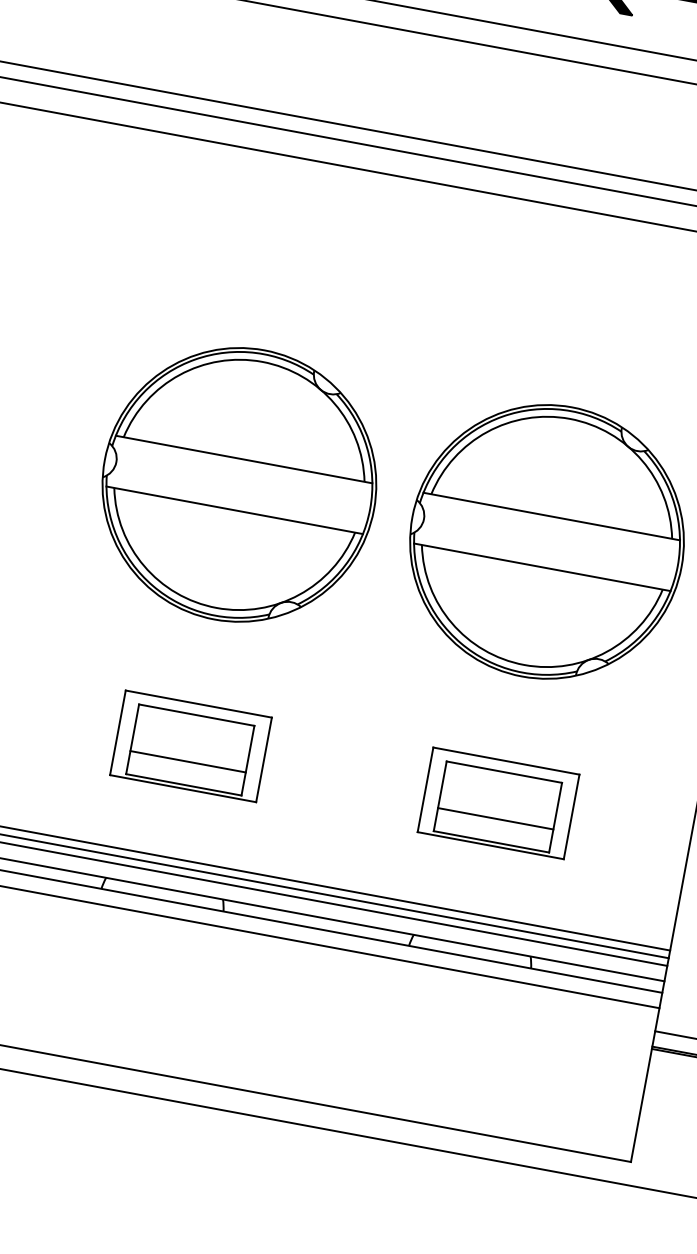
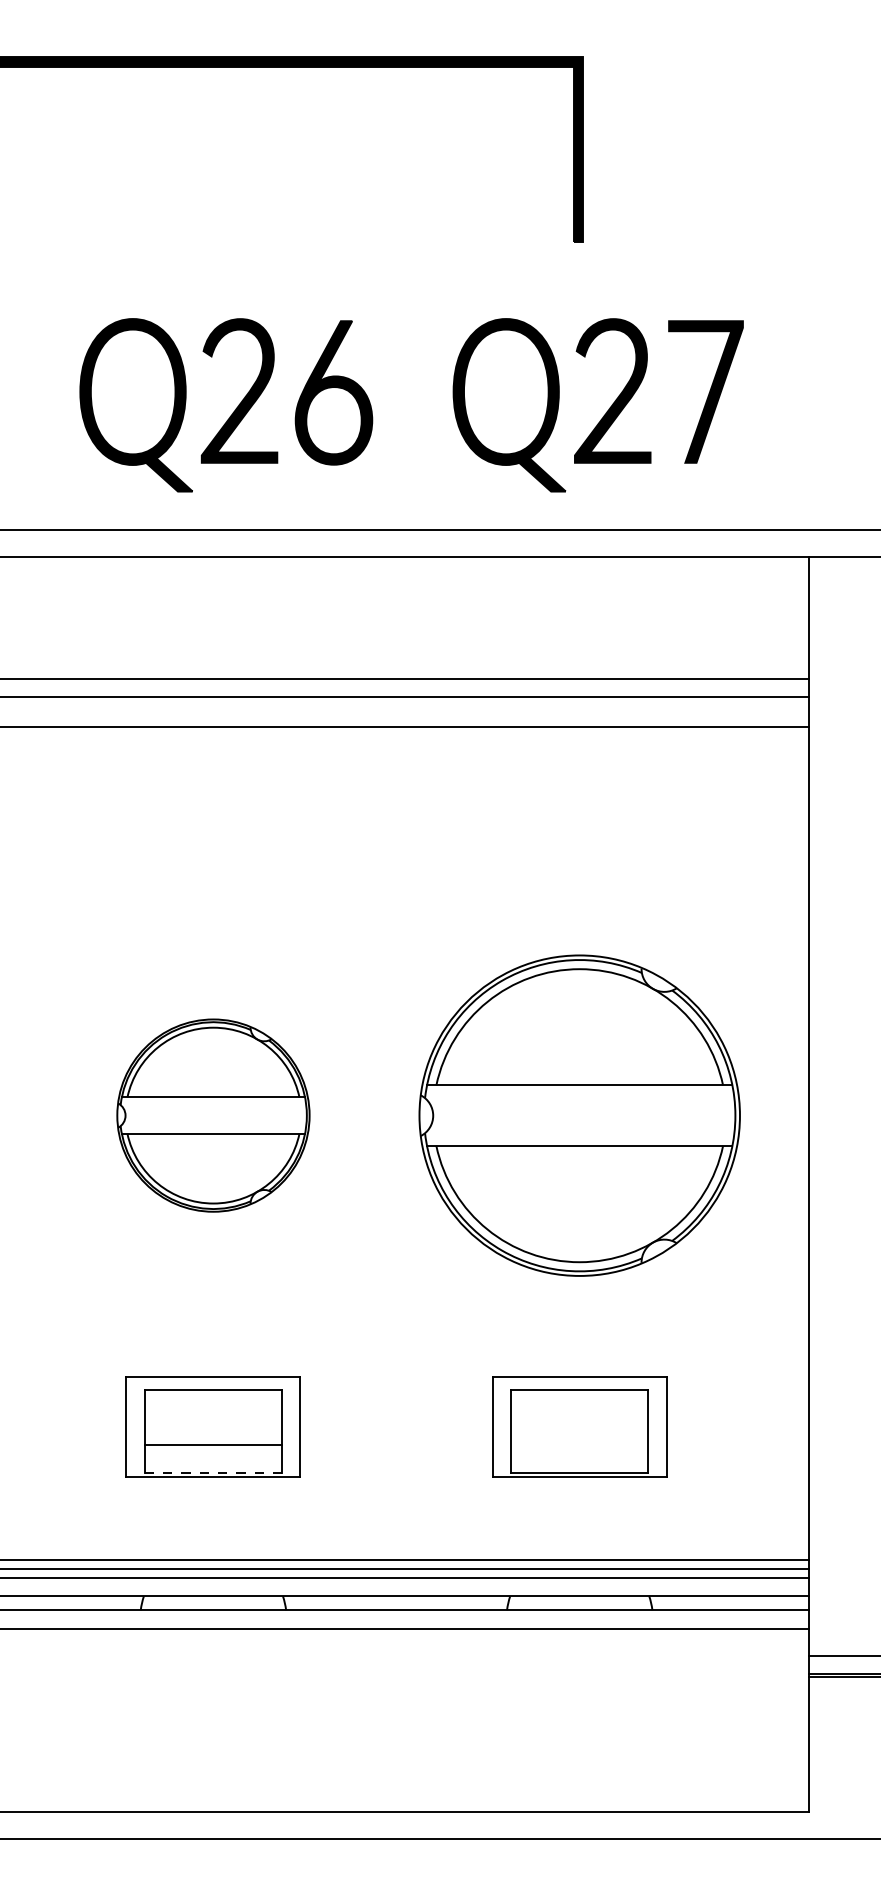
part: (239, 484) -> (213, 1115), size x0.6
line: (183, 784) -> (213, 1472), solid -> dashed
line: (495, 818) -> (579, 1445), removed

